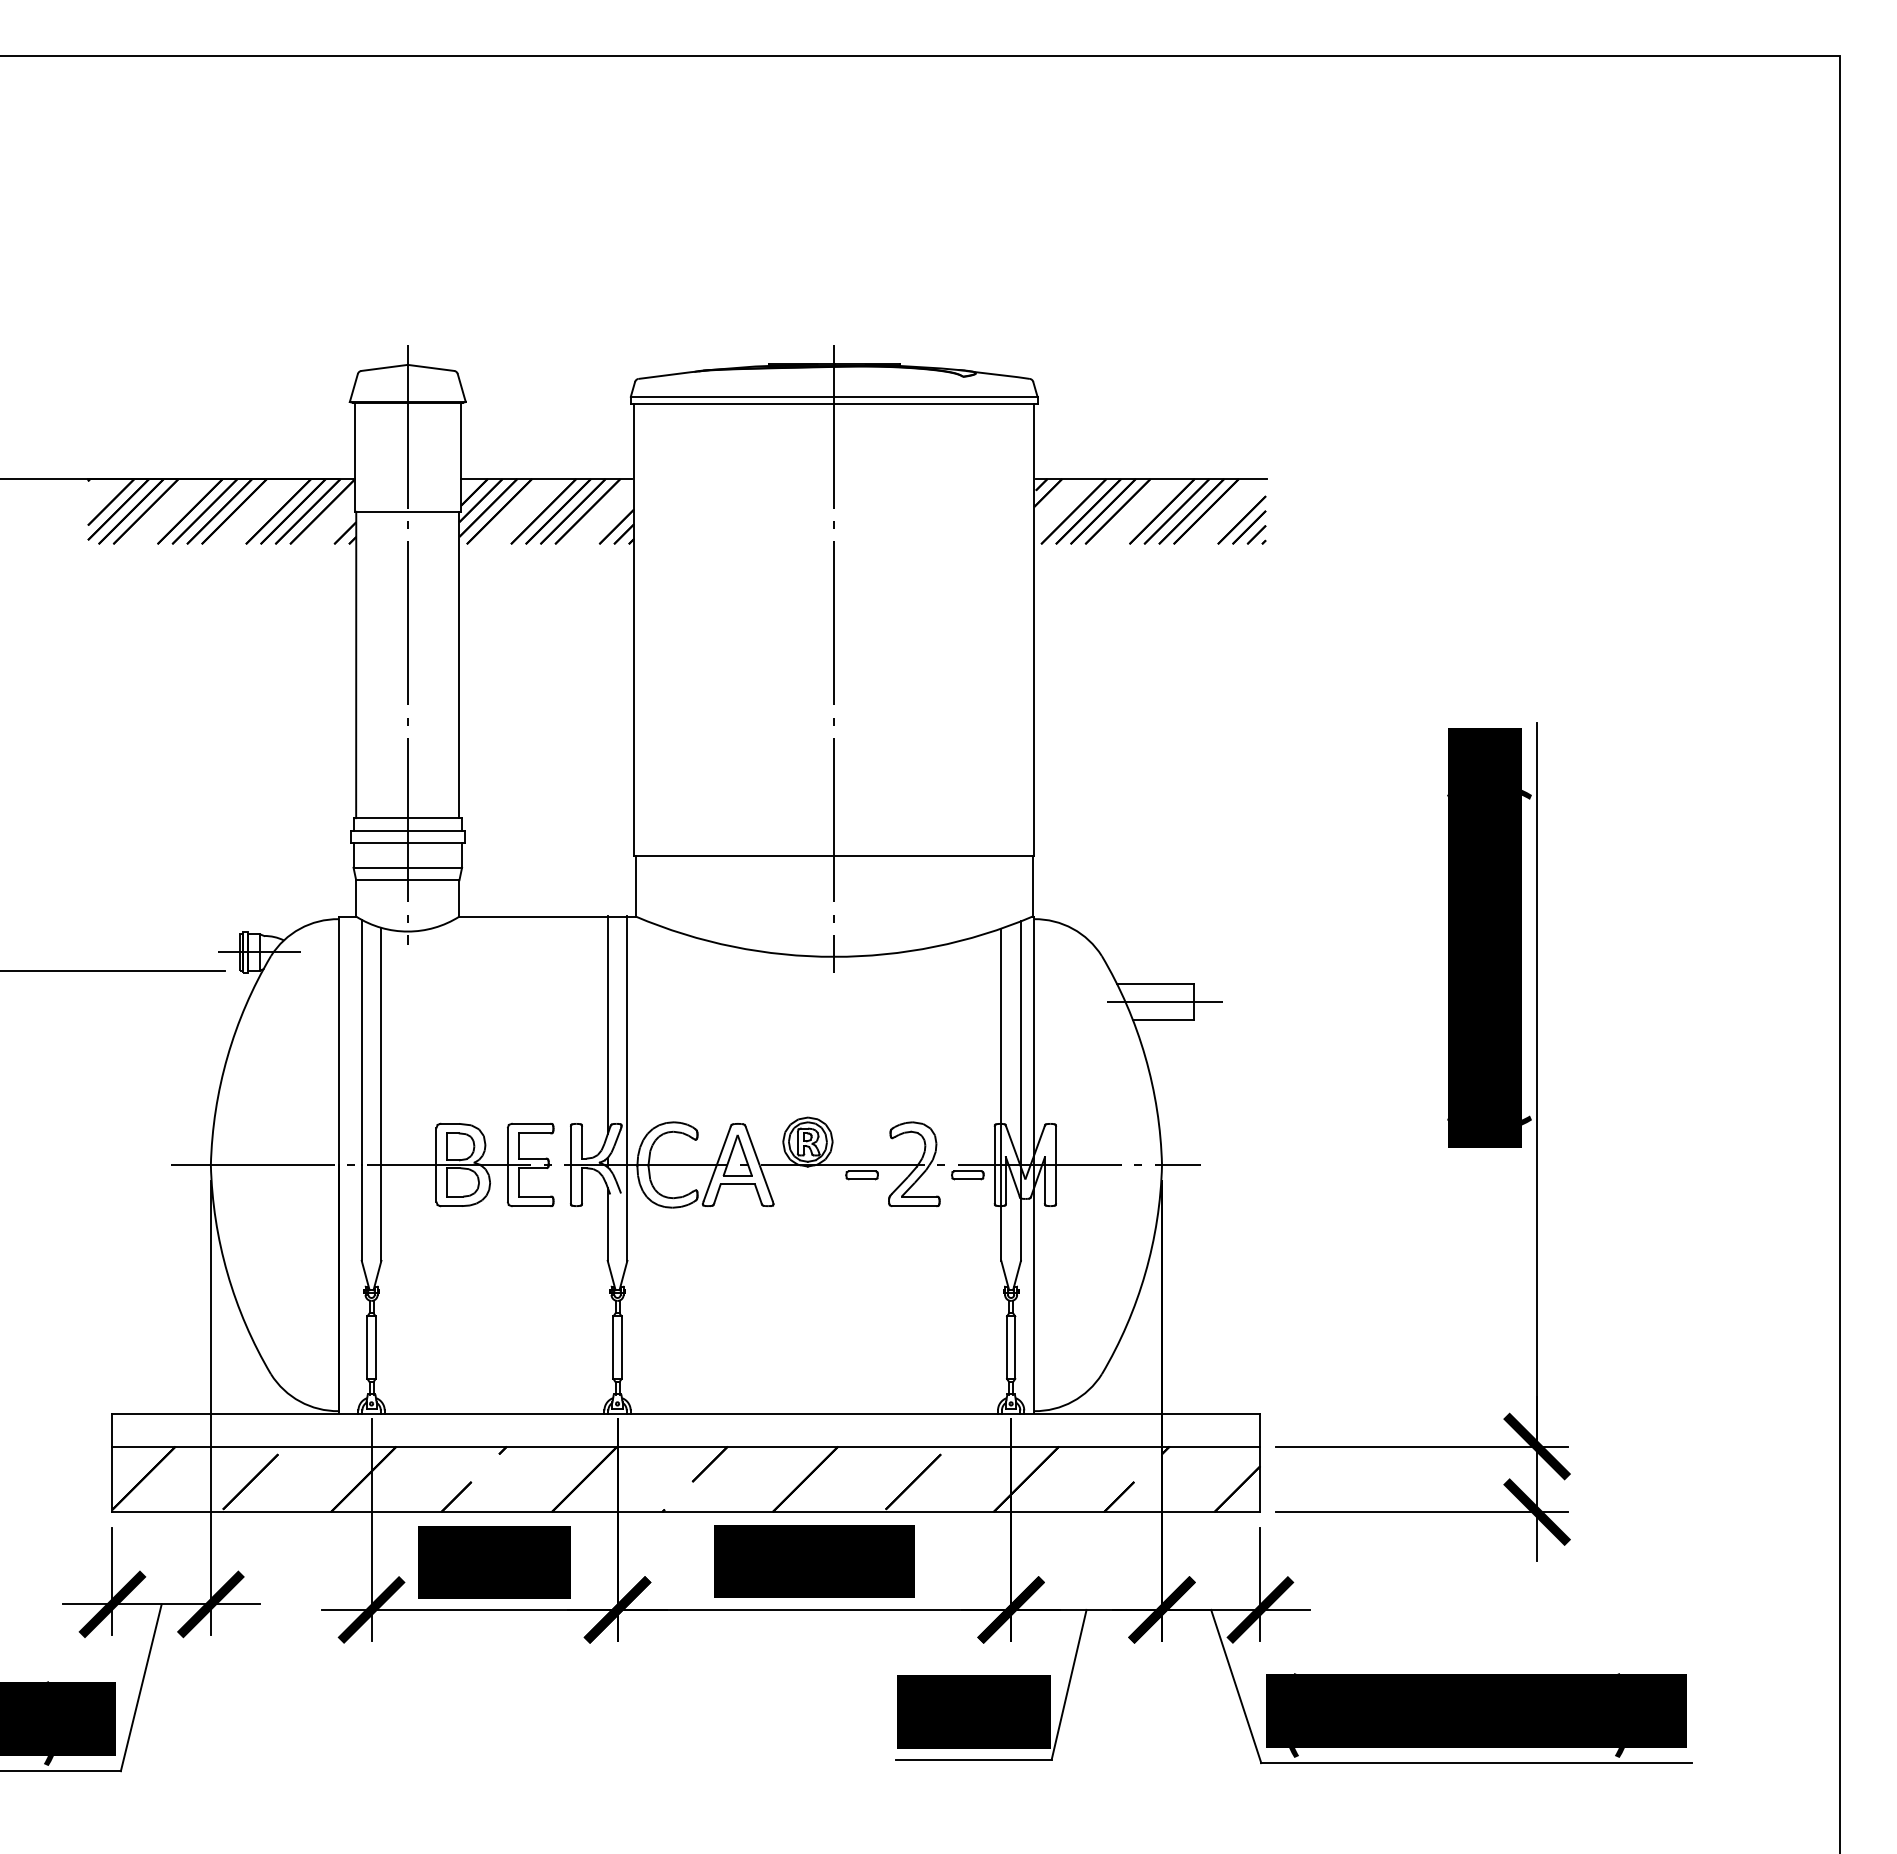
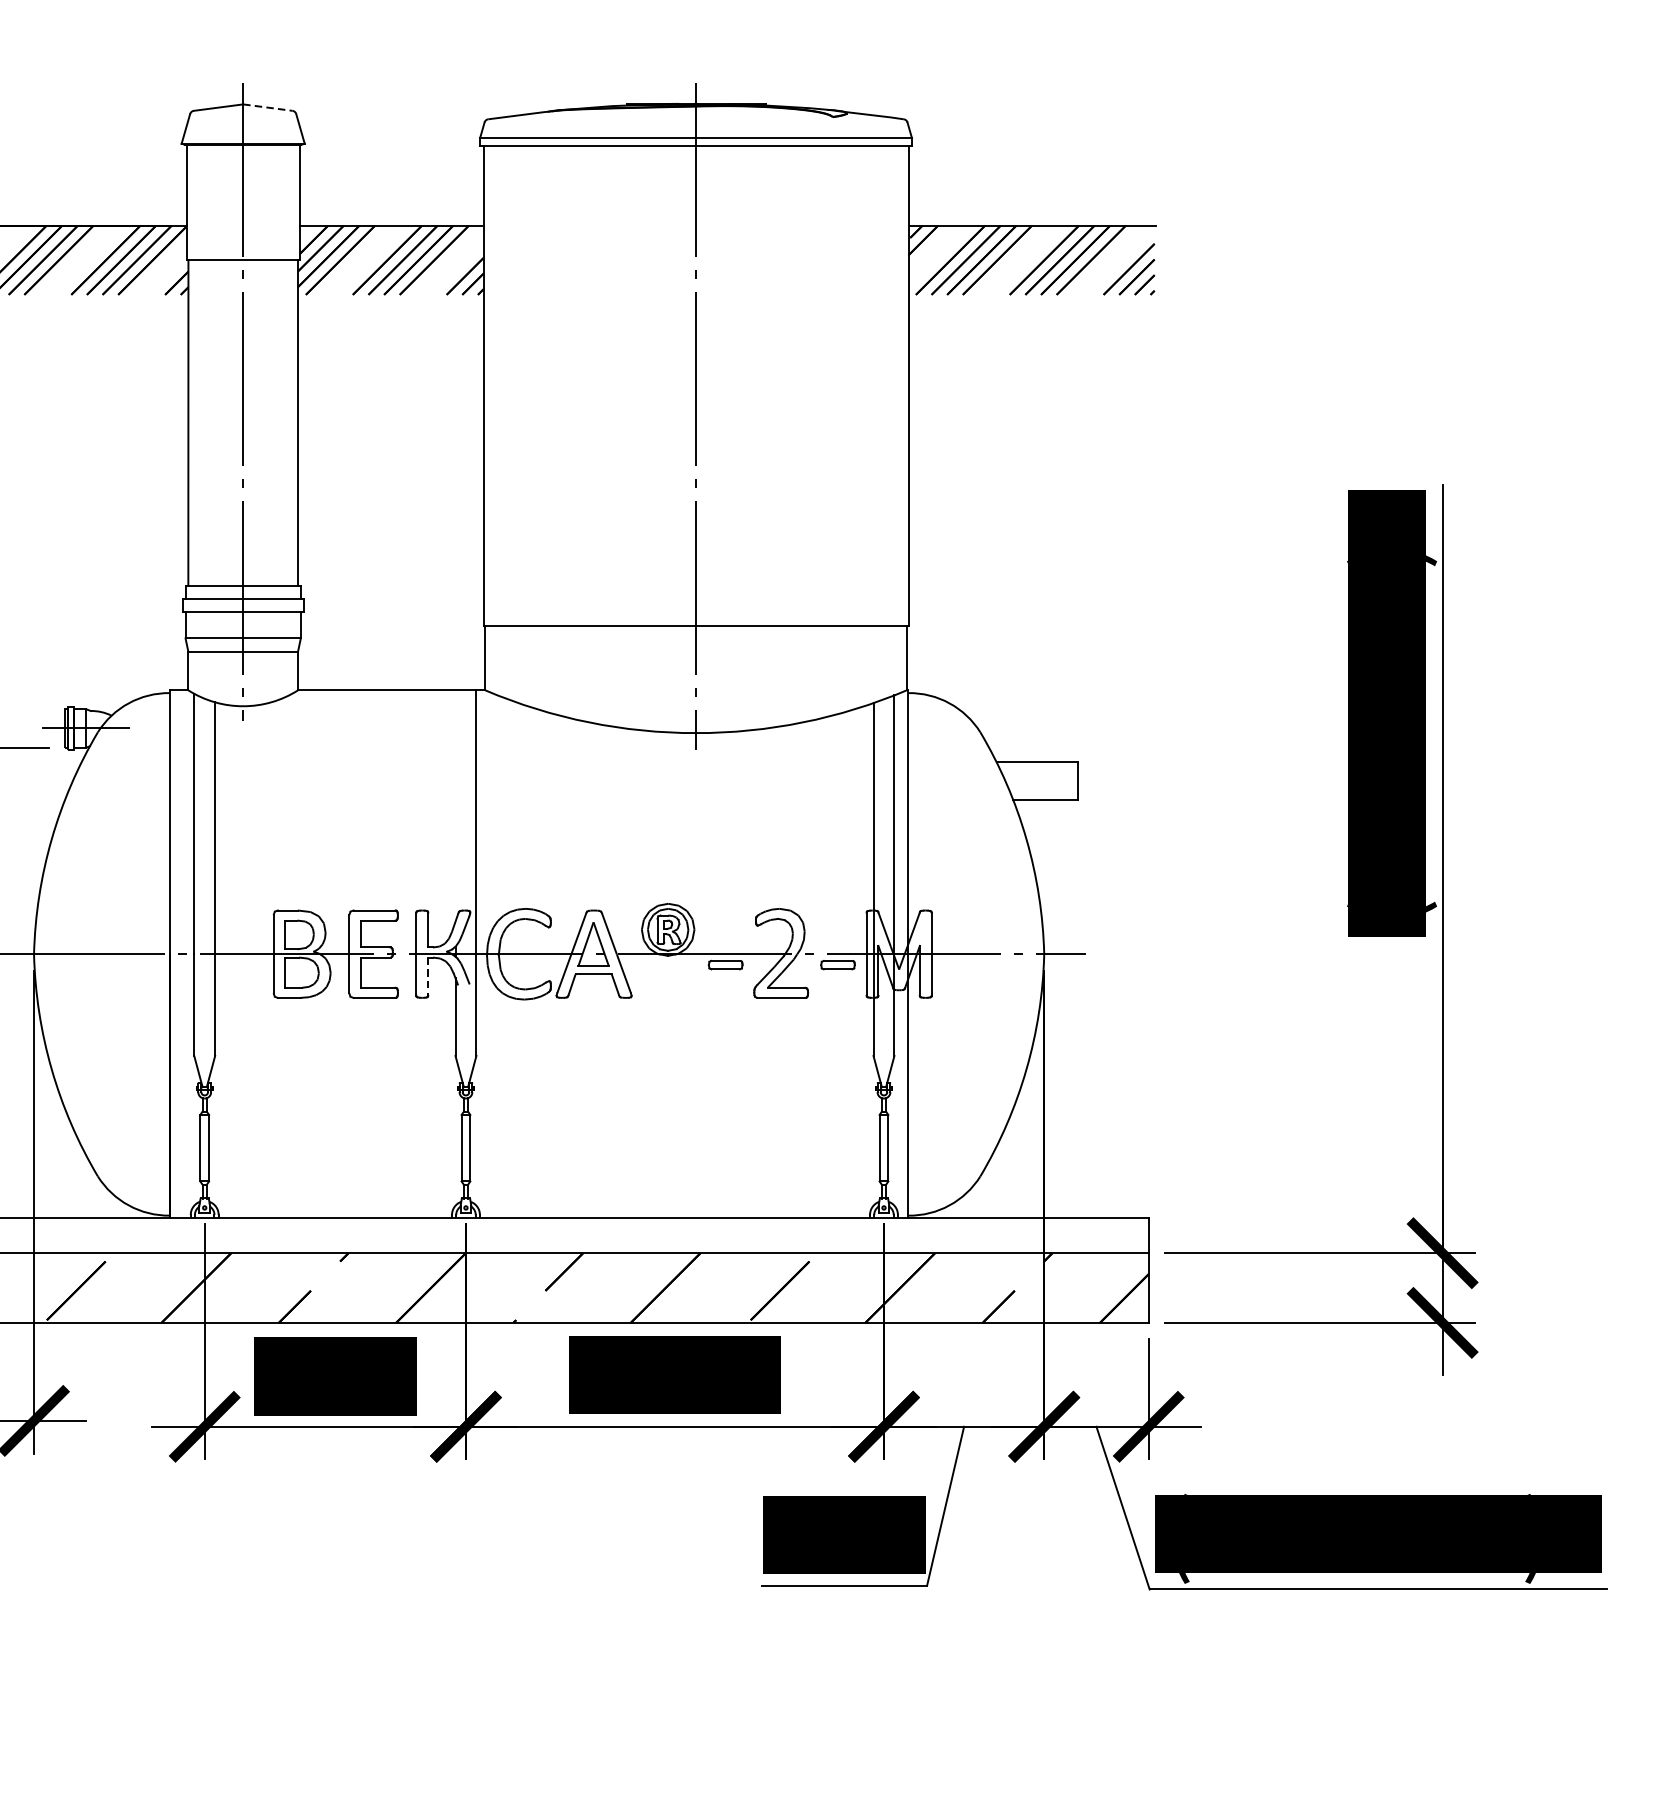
line: (431, 368) -> (268, 108), solid -> dashed
line: (1164, 1002) -> (1046, 781), removed
line: (607, 1025) -> (455, 806), removed
line: (582, 1186) -> (428, 977), solid -> dashed

